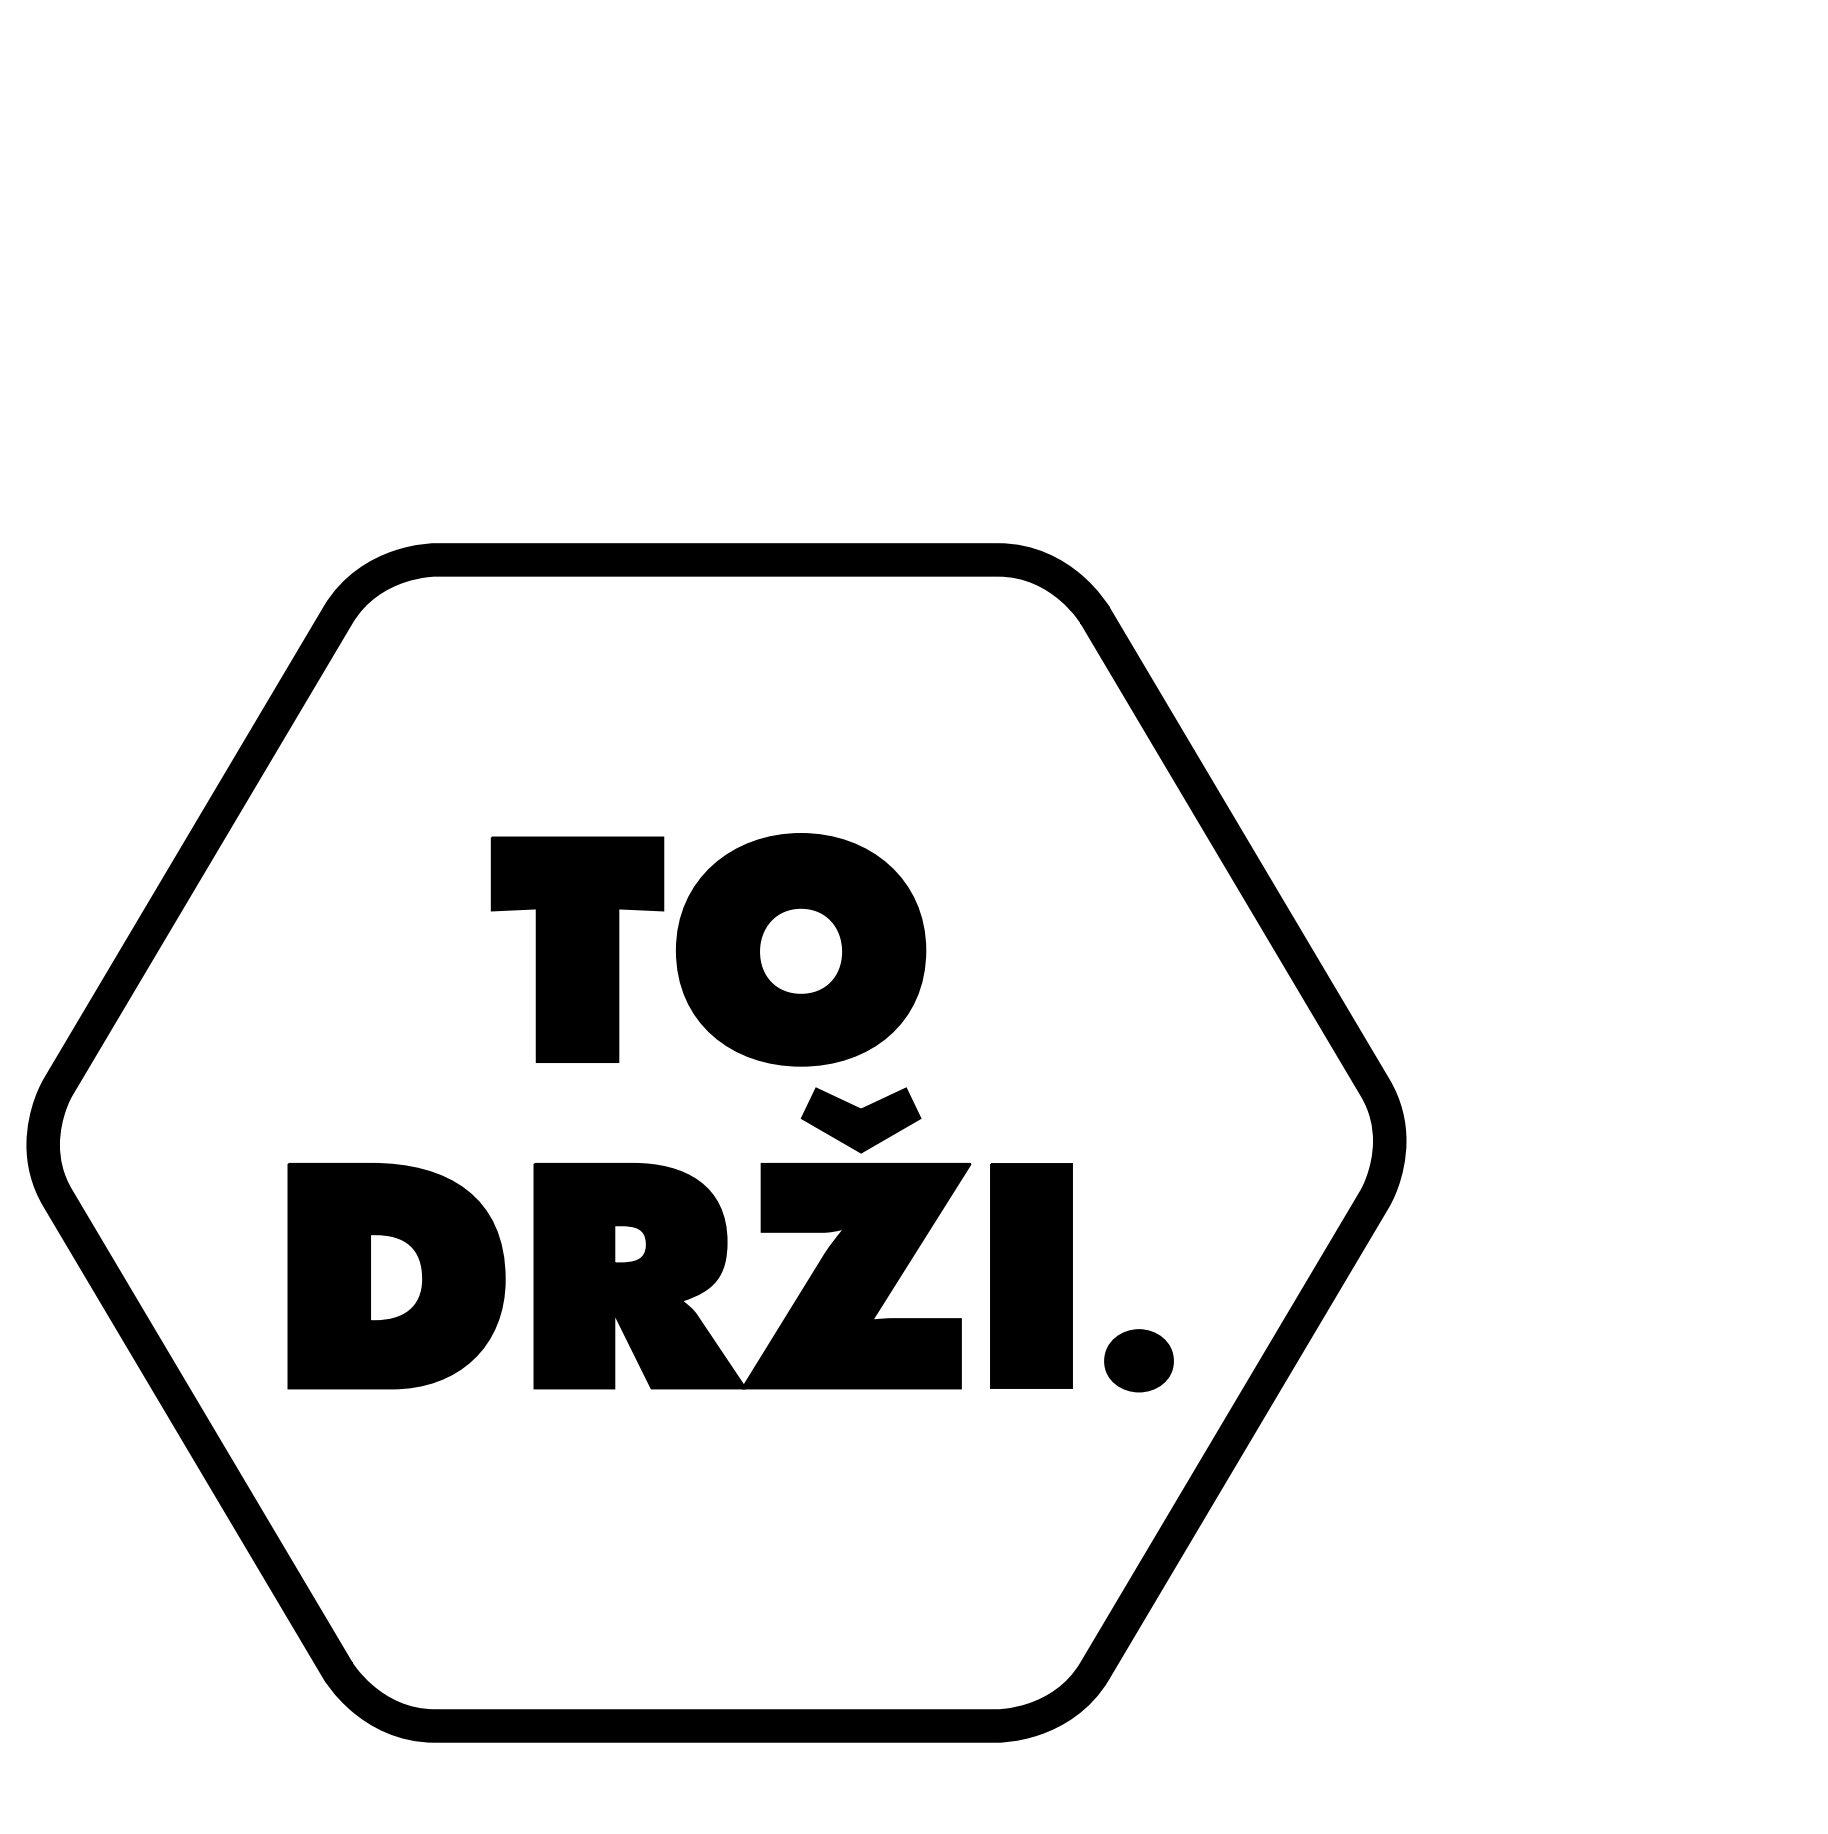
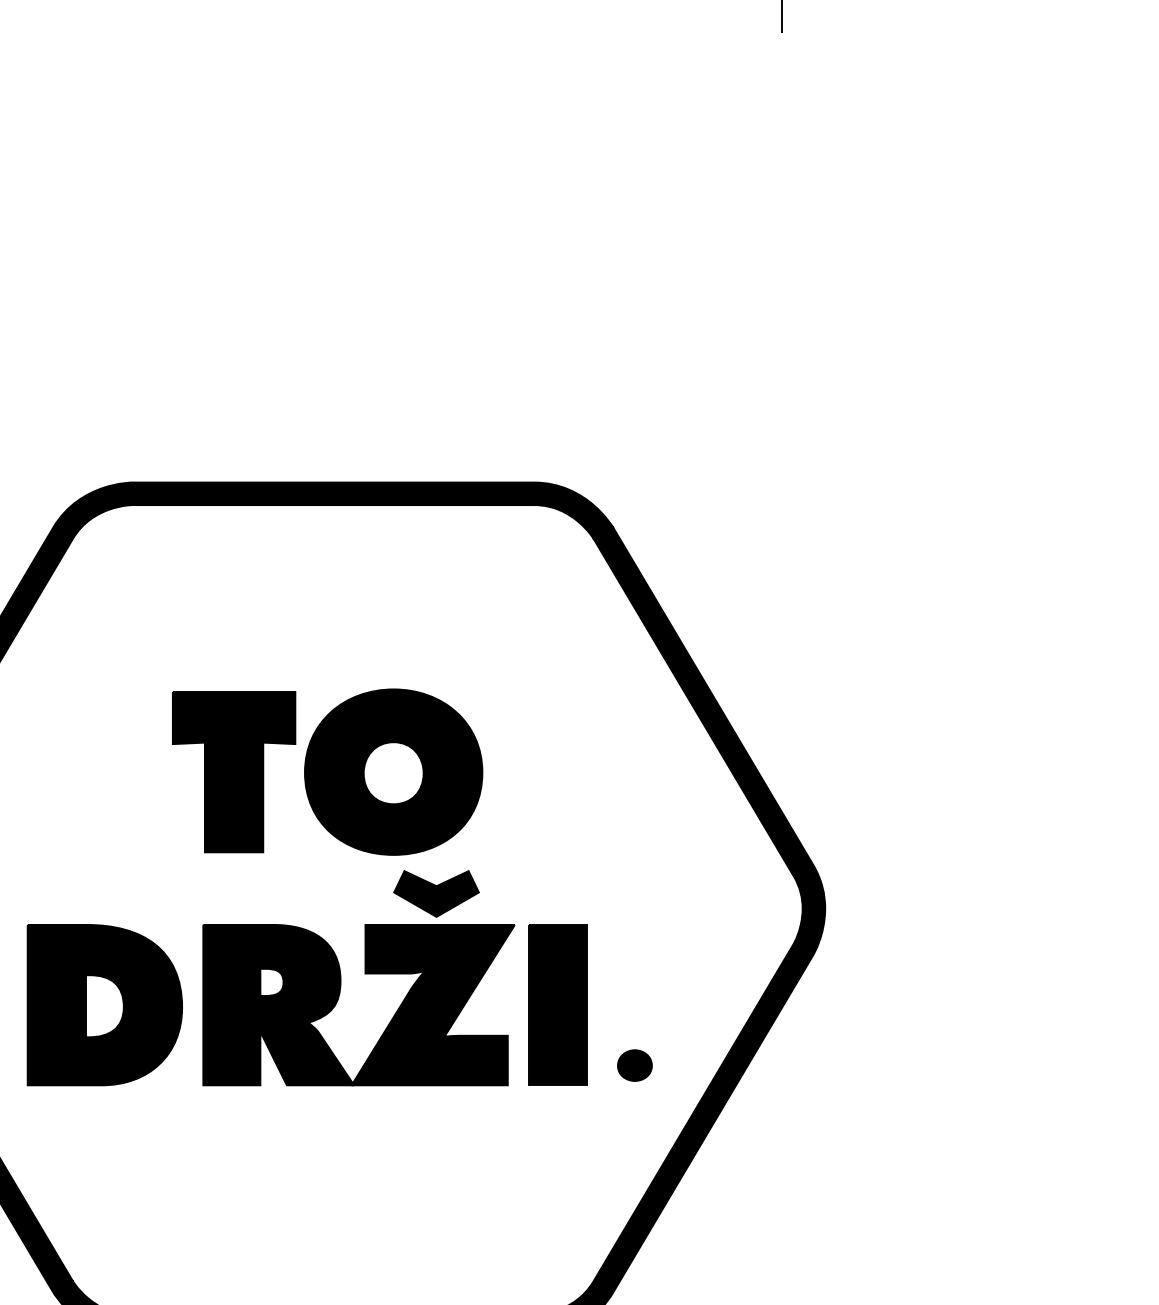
part: (1138, 1360) -> (634, 1065), size x0.7

